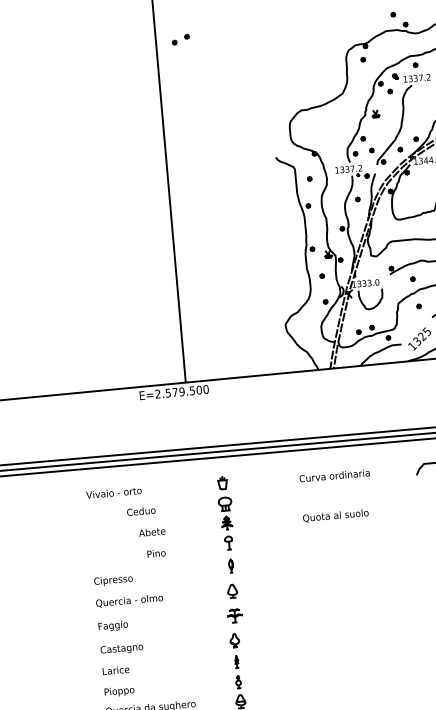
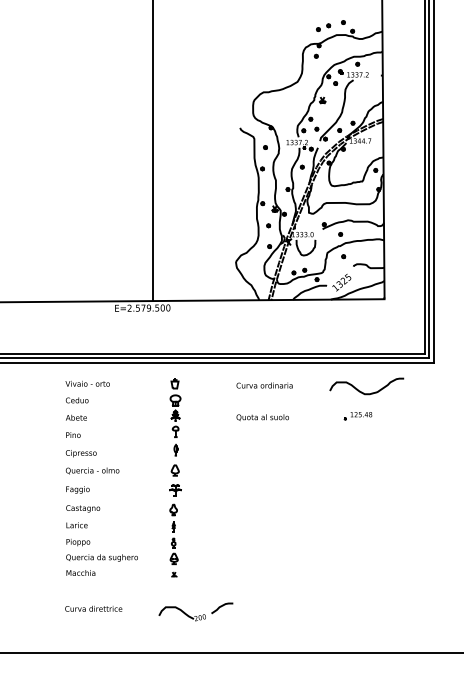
part: (180, 39) -> (323, 27), moved
text: (140, 511) -> (76, 400), moved
text: (152, 531) -> (76, 417), moved
text: (156, 552) -> (73, 434), moved

